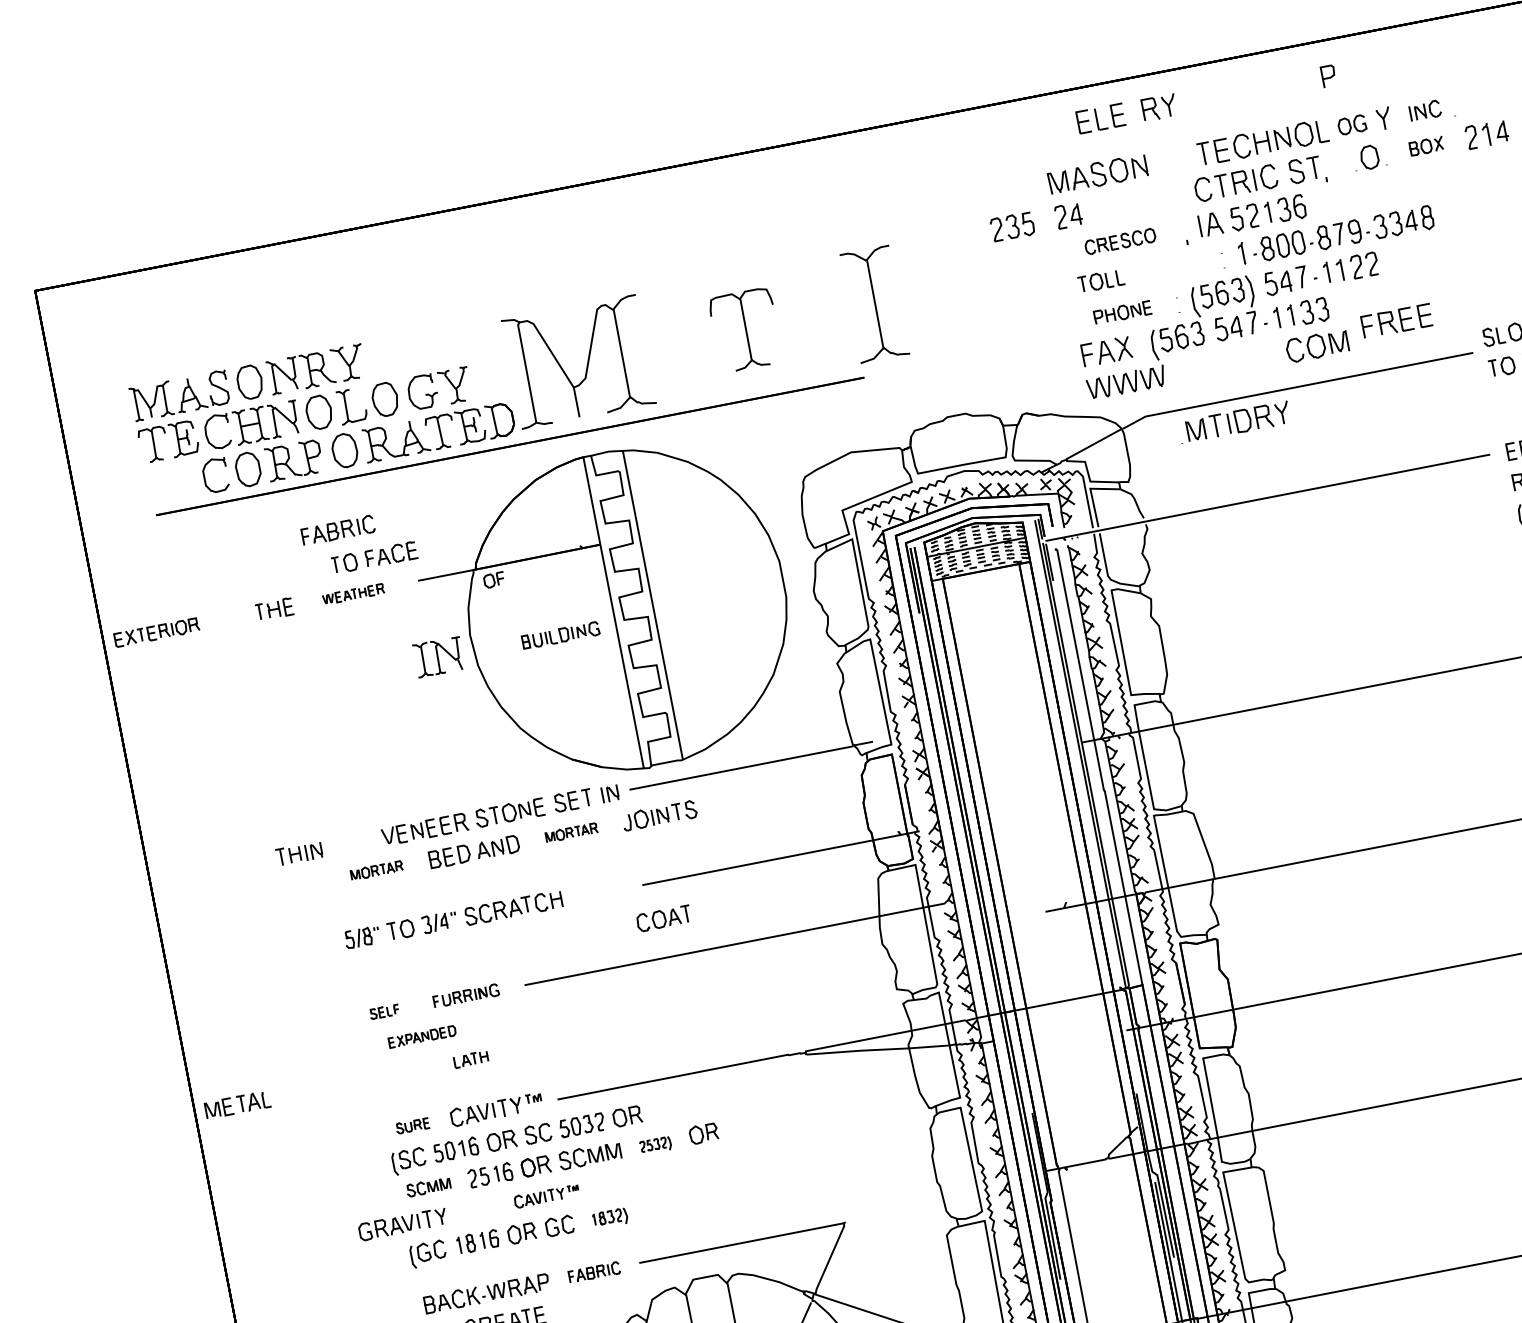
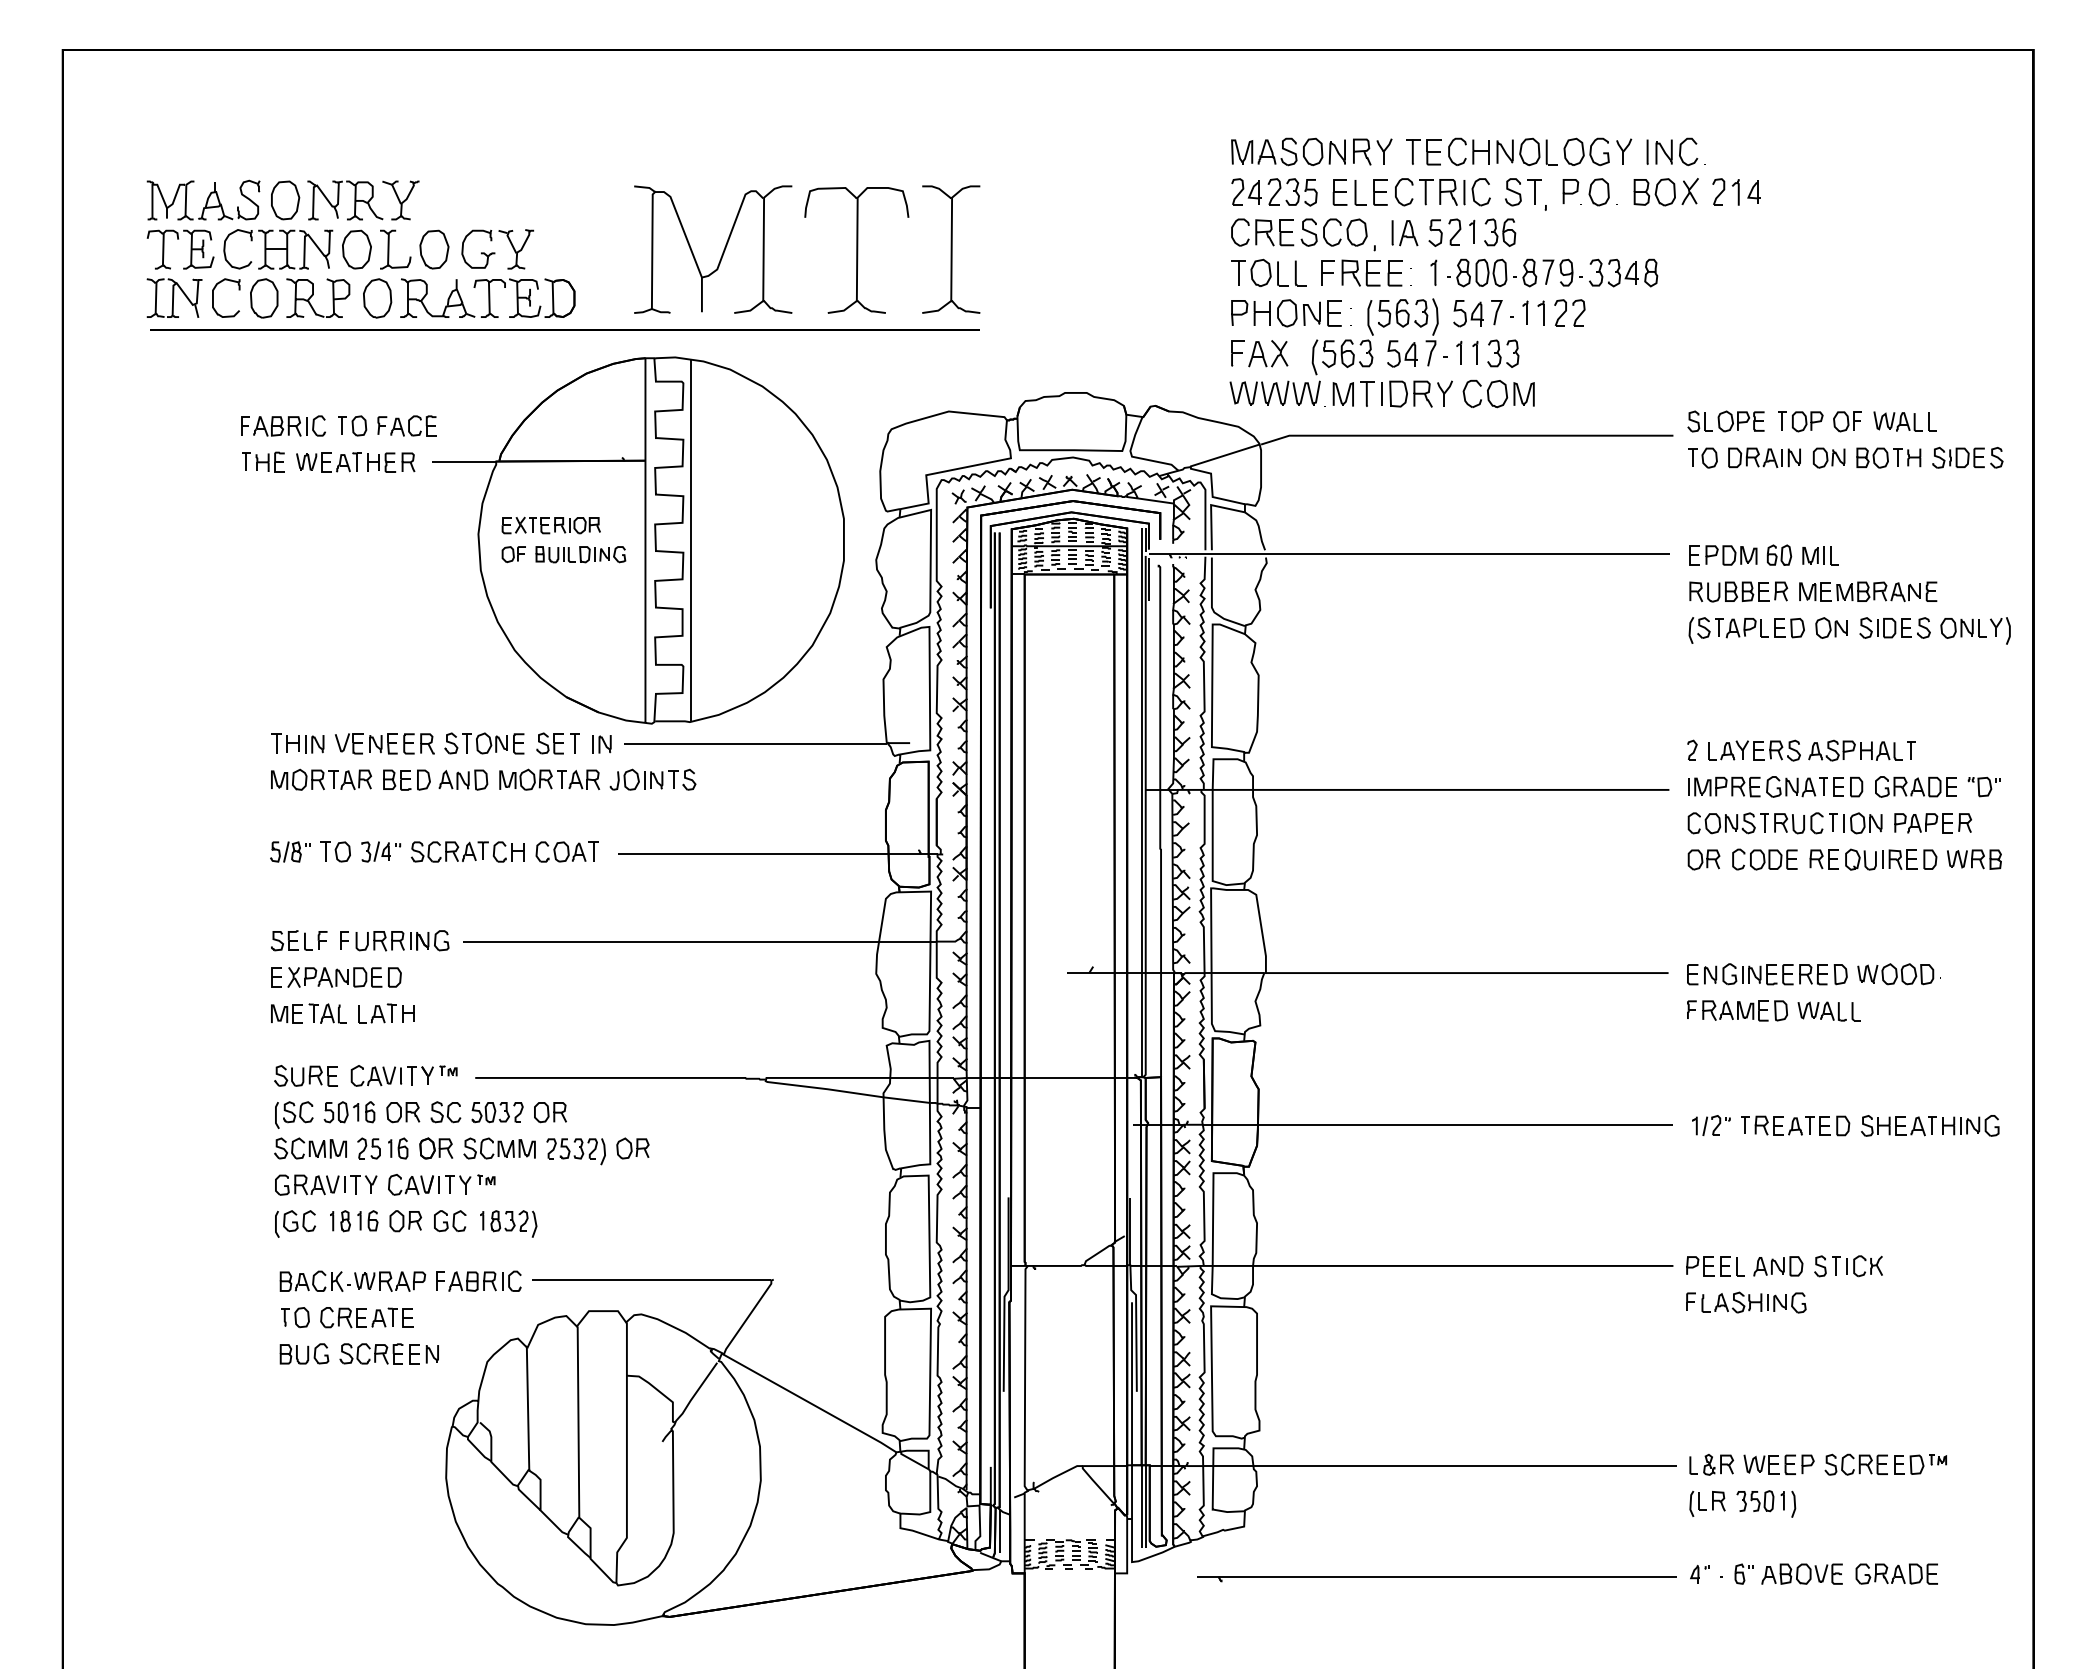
curve: (1328, 77) -> (1570, 192), moved
part: (1159, 107) -> (1372, 151), moved
part: (1425, 110) -> (1672, 151), size x1.43
part: (1100, 118) -> (1359, 192), moved
part: (1352, 124) -> (1586, 151), size x1.43
part: (1426, 146) -> (1665, 192), size x1.67
part: (1012, 227) -> (1292, 192), moved
part: (1120, 241) -> (1299, 232), size x1.67
part: (1100, 280) -> (1268, 272), size x1.43
part: (875, 304) -> (951, 249), moved
part: (1122, 312) -> (1286, 313), size x1.67
part: (1396, 320) -> (1361, 272), moved
part: (745, 330) -> (856, 250), size x1.43
part: (587, 362) -> (722, 252), moved
part: (1234, 422) -> (1388, 393), moved
part: (338, 529) -> (283, 425), moved
part: (493, 580) -> (513, 554), moved
part: (353, 594) -> (355, 462), size x1.67
part: (156, 632) -> (550, 525), moved
part: (438, 656) -> (174, 297), moved
part: (571, 832) -> (549, 779), size x1.67
part: (299, 853) -> (297, 743), moved
part: (376, 870) -> (321, 779), size x1.67
part: (663, 918) -> (566, 851), moved
part: (465, 995) -> (394, 940), size x1.43
part: (384, 1011) -> (299, 940), size x1.67
part: (422, 1036) -> (336, 977), size x1.67
part: (471, 1059) -> (386, 1013), size x1.43
part: (237, 1104) -> (308, 1013), moved
part: (412, 1125) -> (305, 1075), size x1.67
part: (655, 1145) -> (575, 1151), size x1.67
part: (428, 1187) -> (310, 1148), size x1.43
part: (546, 1196) -> (441, 1184), size x1.43
part: (610, 1218) -> (508, 1223), size x1.43
part: (403, 1223) -> (326, 1184), moved
part: (593, 1271) -> (478, 1280), size x1.43

